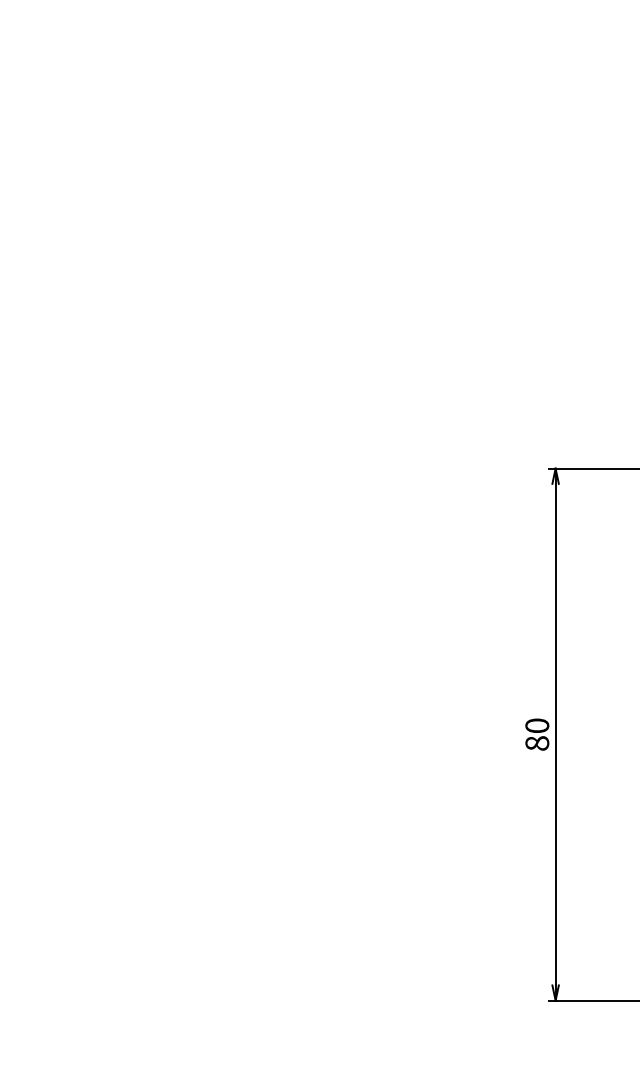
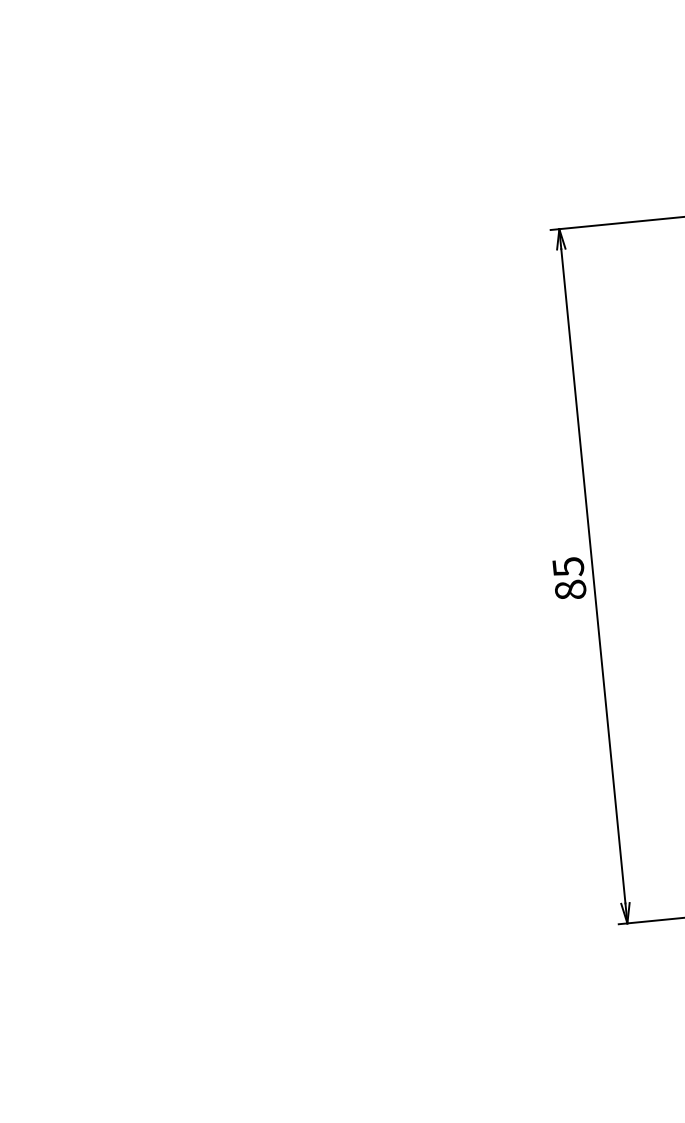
text: (537, 725) -> (568, 566), 80 -> 85

